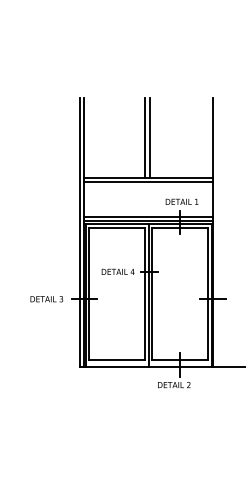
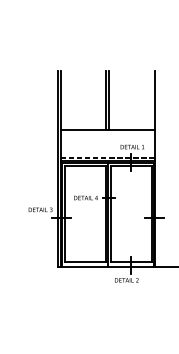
line: (148, 182) -> (108, 132), removed
line: (149, 216) -> (108, 157), solid -> dashed
text: (46, 299) -> (40, 210), moved

